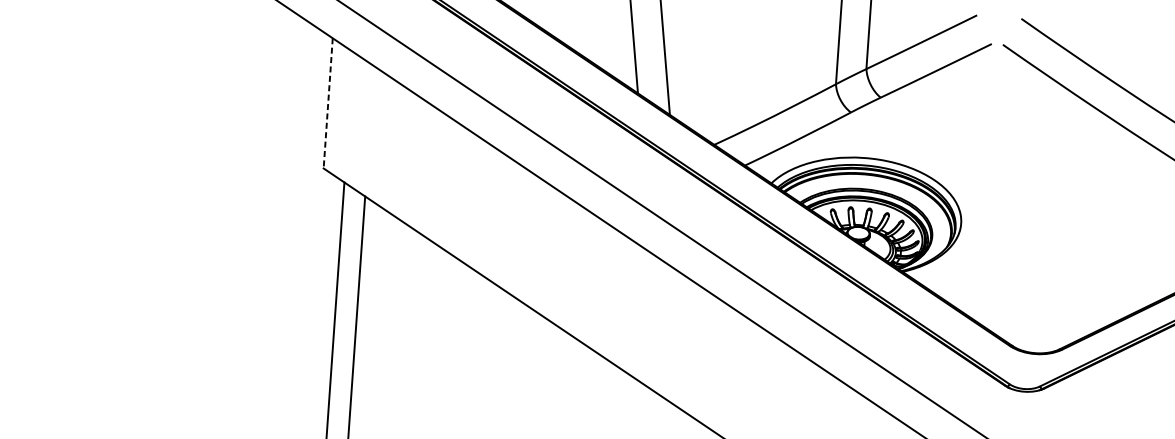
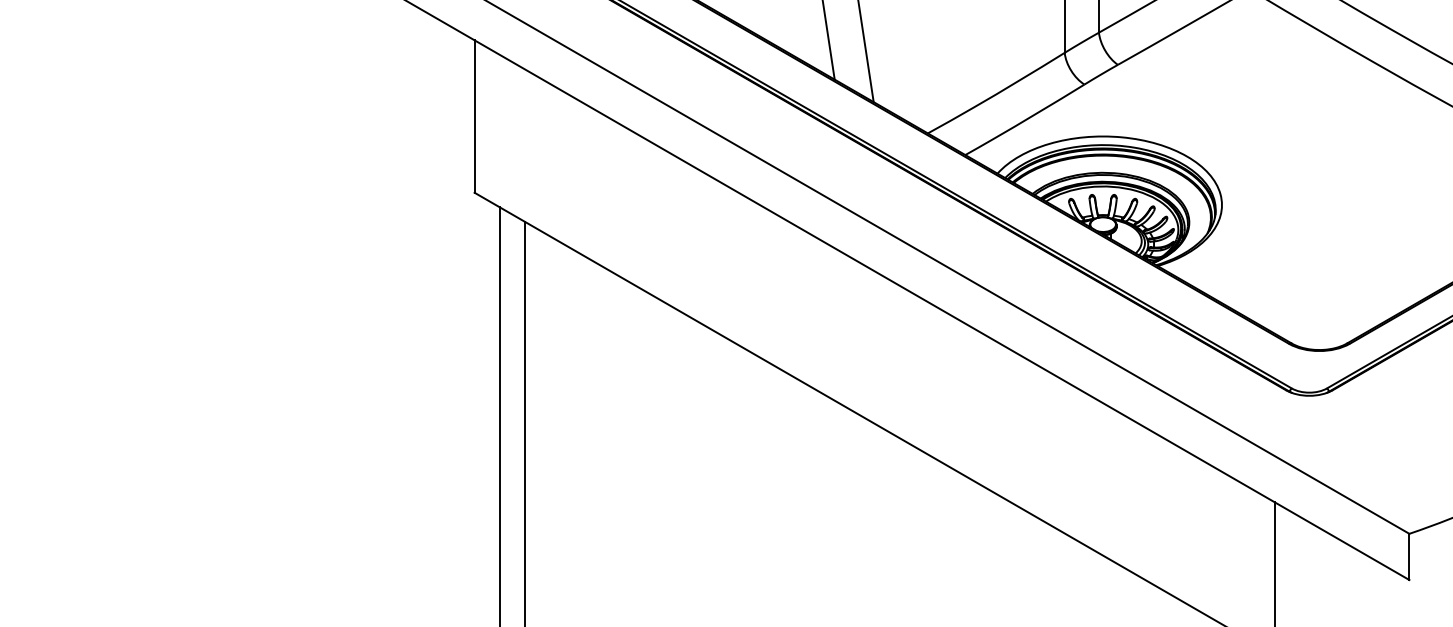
line: (328, 104) -> (474, 117), dashed -> solid

